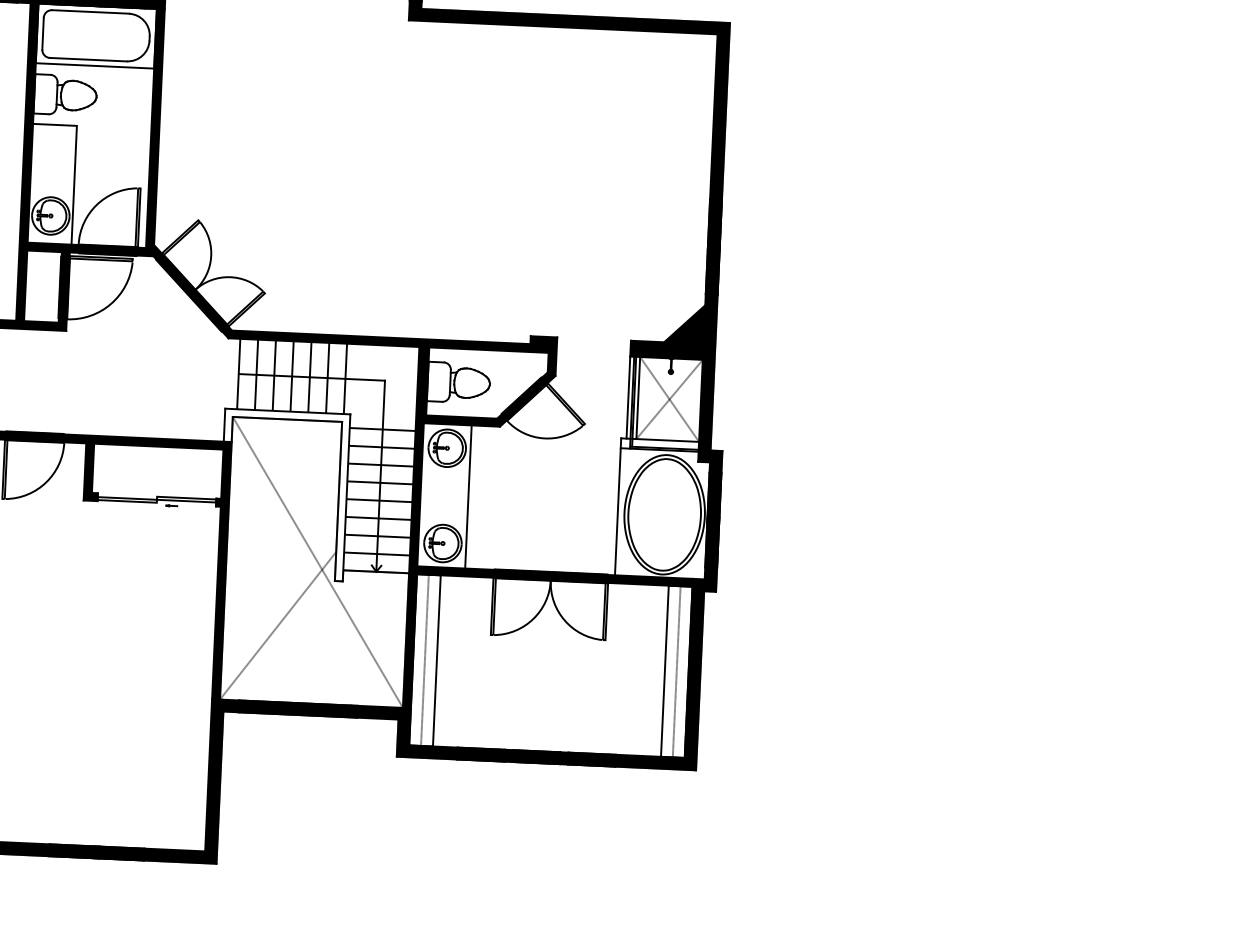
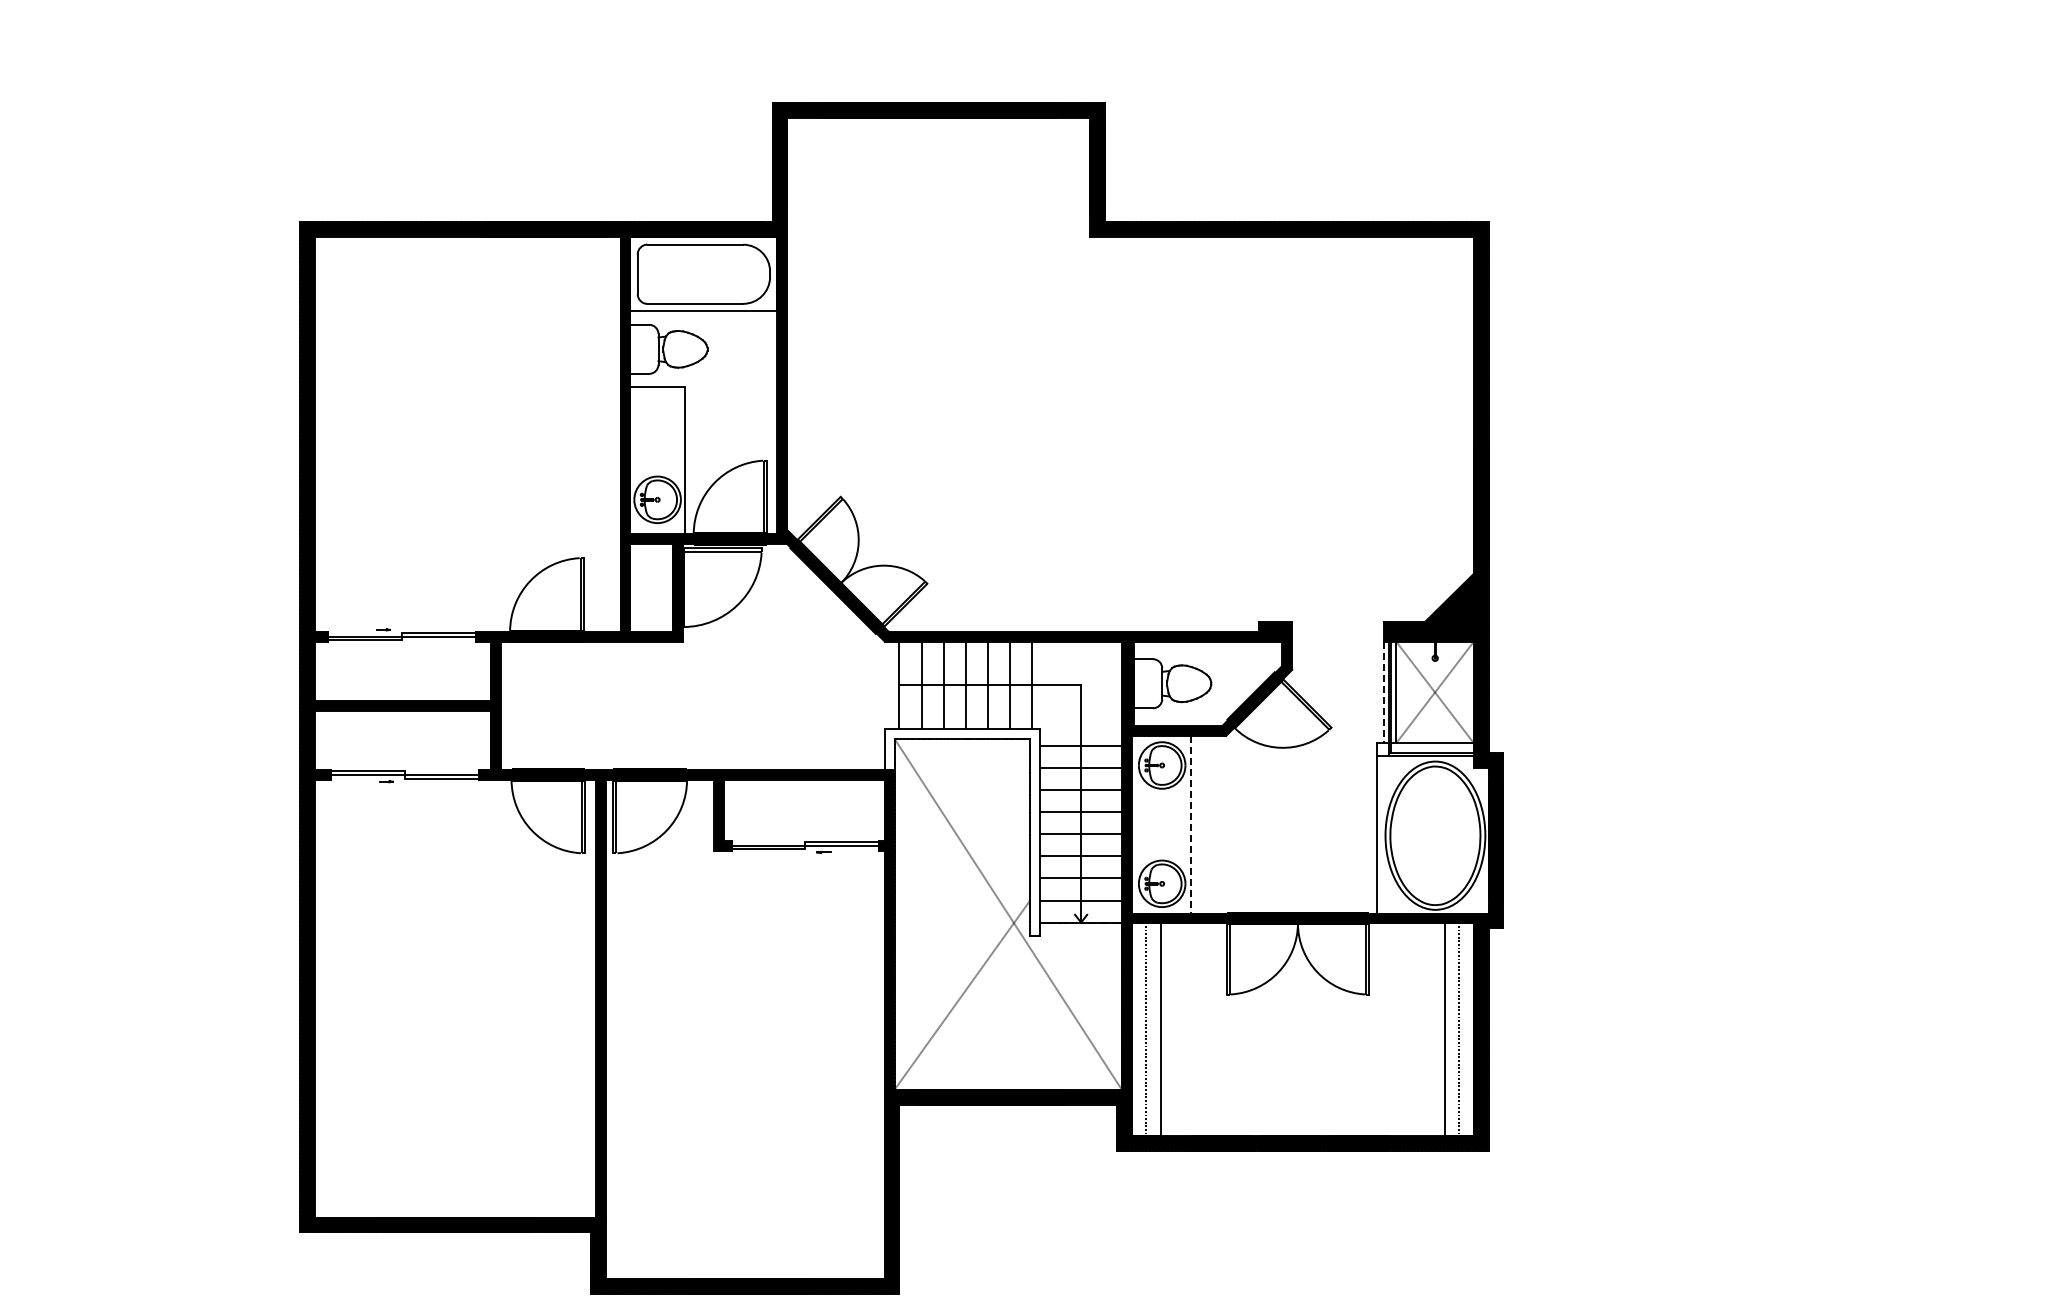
line: (628, 397) -> (1383, 692), solid -> dashed
line: (468, 496) -> (1191, 824), solid -> dashed

